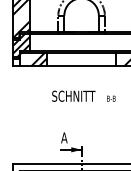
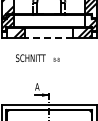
line: (82, 66) -> (49, 37), solid -> dashed
text: (83, 95) -> (37, 57), moved

